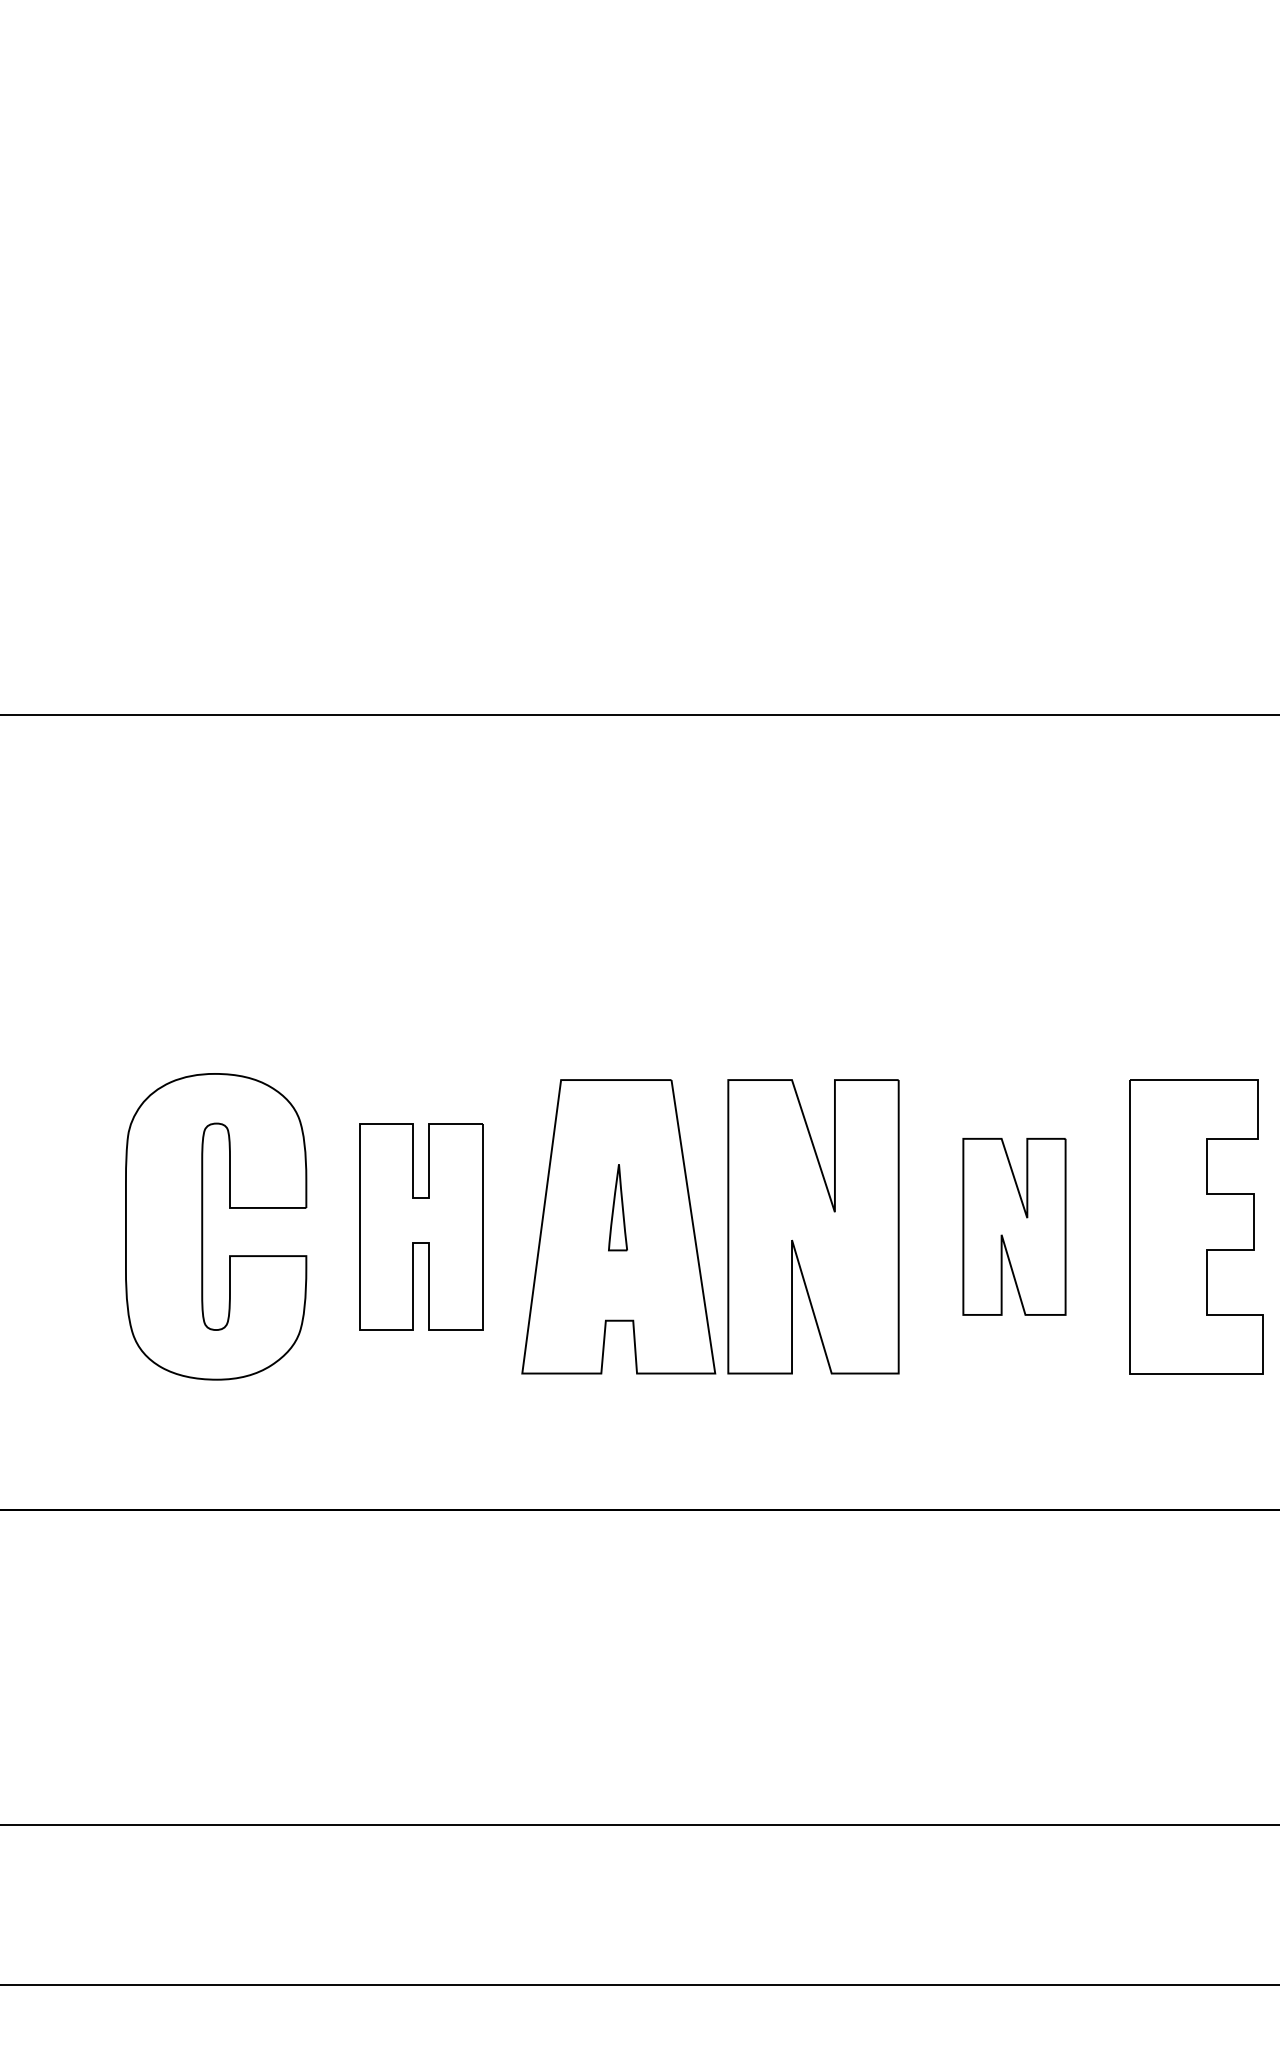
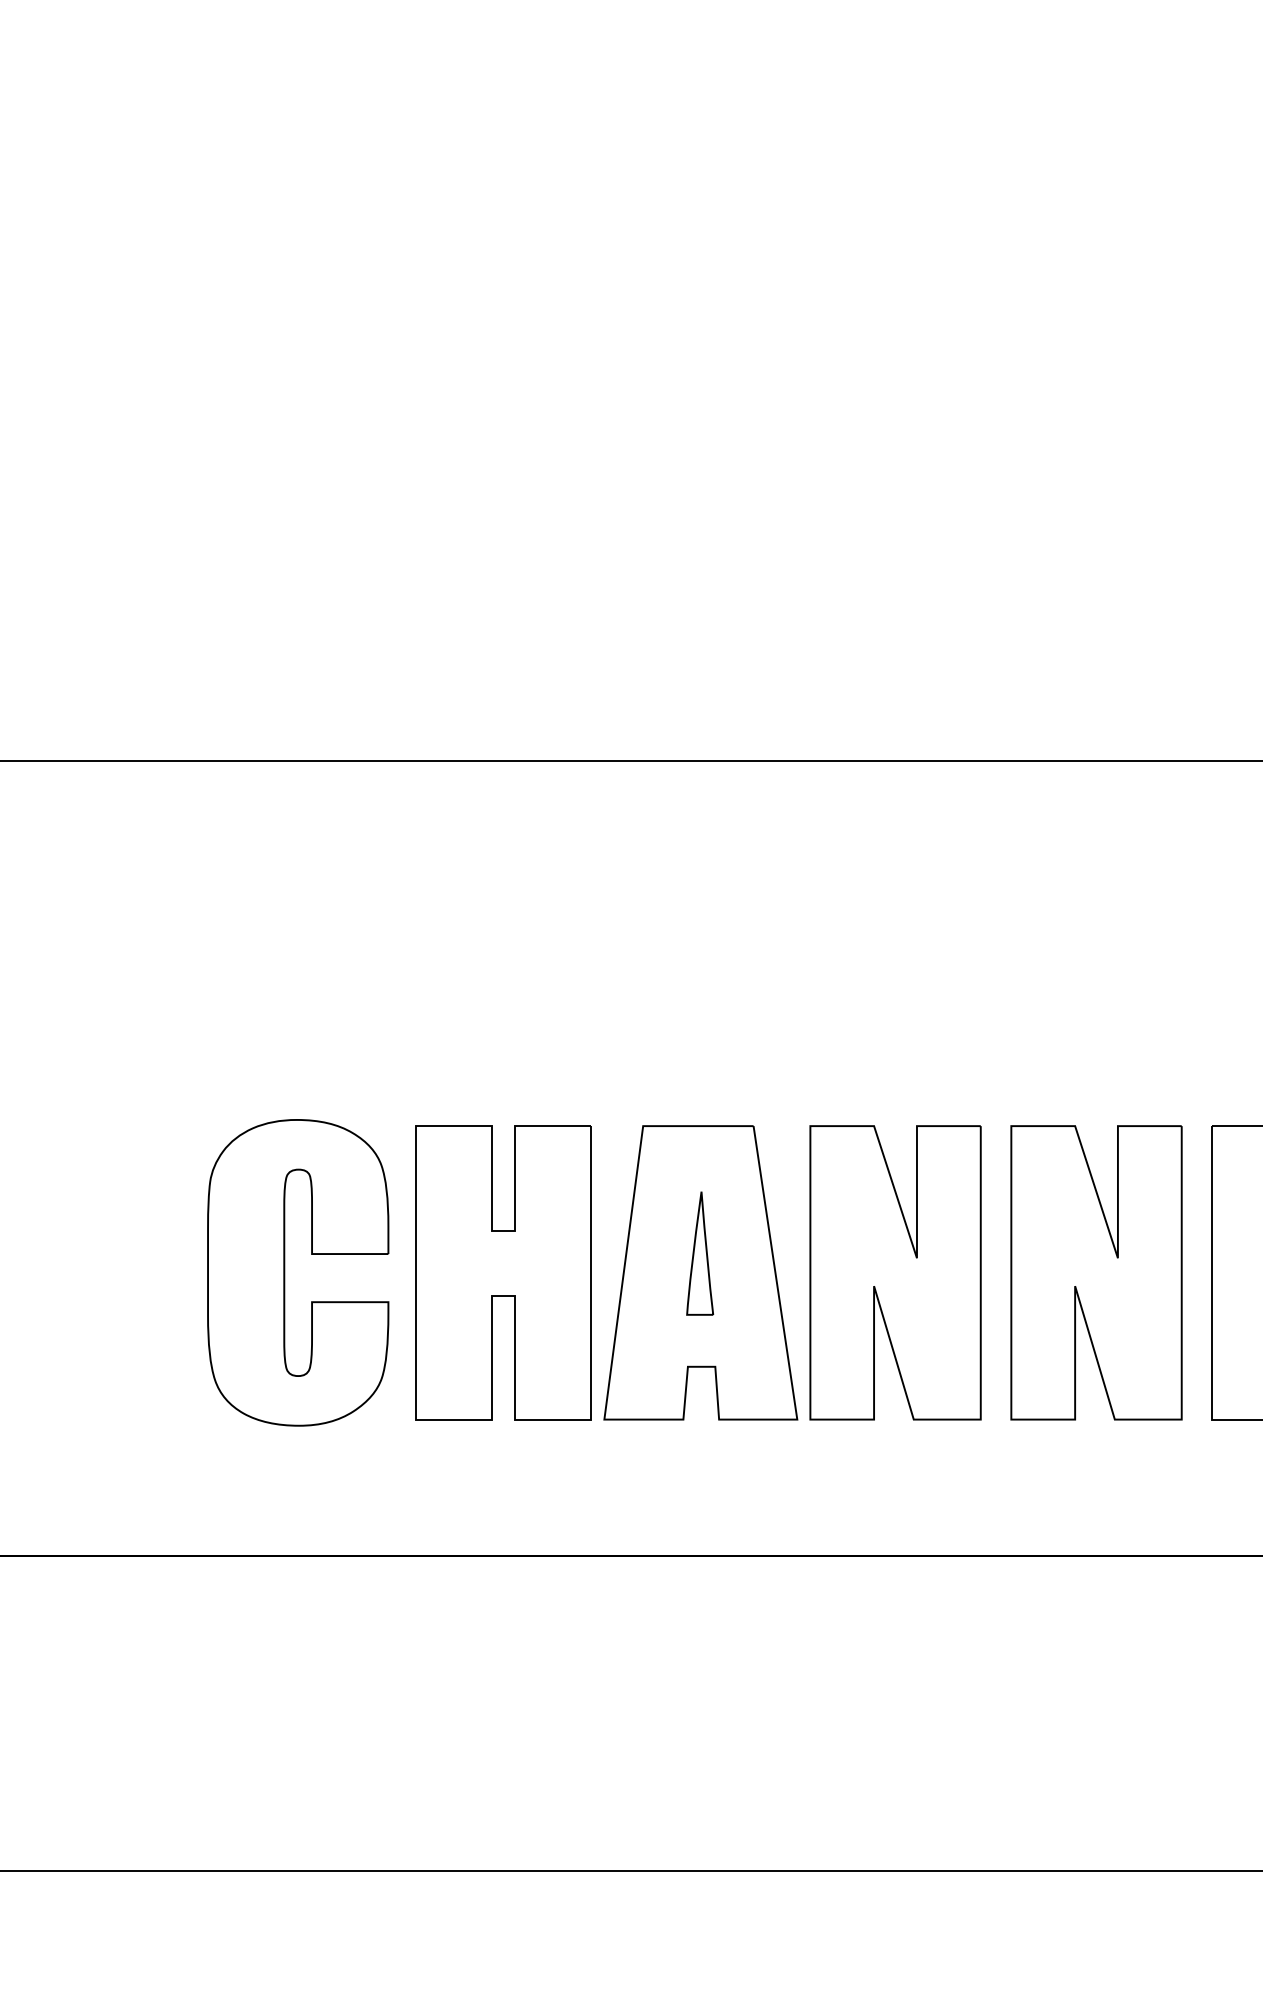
part: (617, 1207) -> (699, 1253), size x1.43
part: (421, 1226) -> (503, 1272), size x1.43
part: (1014, 1226) -> (1096, 1272), size x1.67

